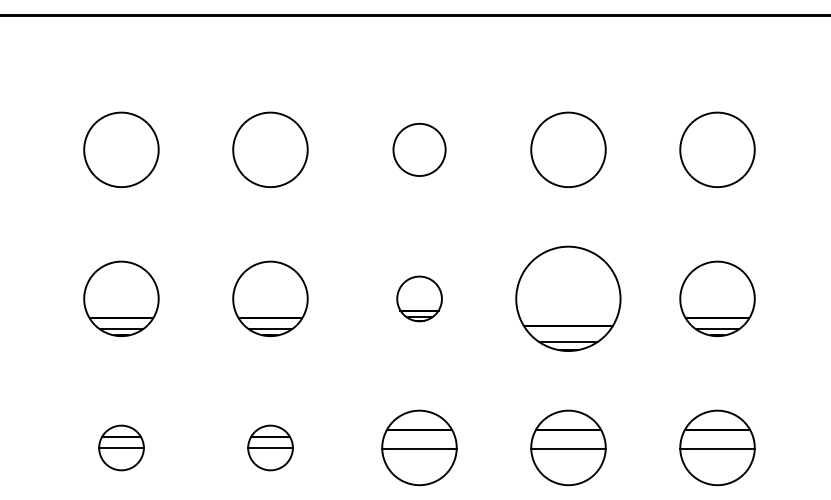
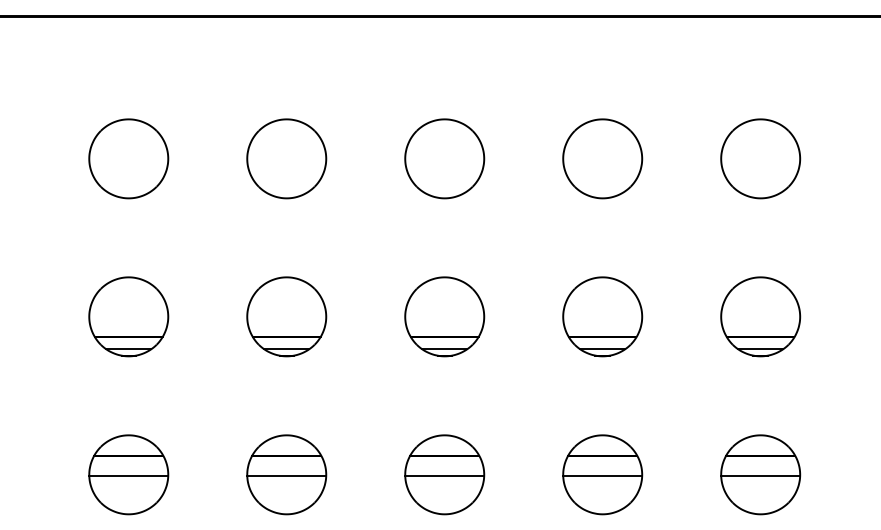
part: (419, 149) -> (444, 158), size x1.43
part: (419, 298) -> (444, 316), size x1.67
part: (568, 298) -> (602, 316), size x0.71
part: (121, 447) -> (128, 474), size x1.67
part: (270, 447) -> (286, 474), size x1.67

